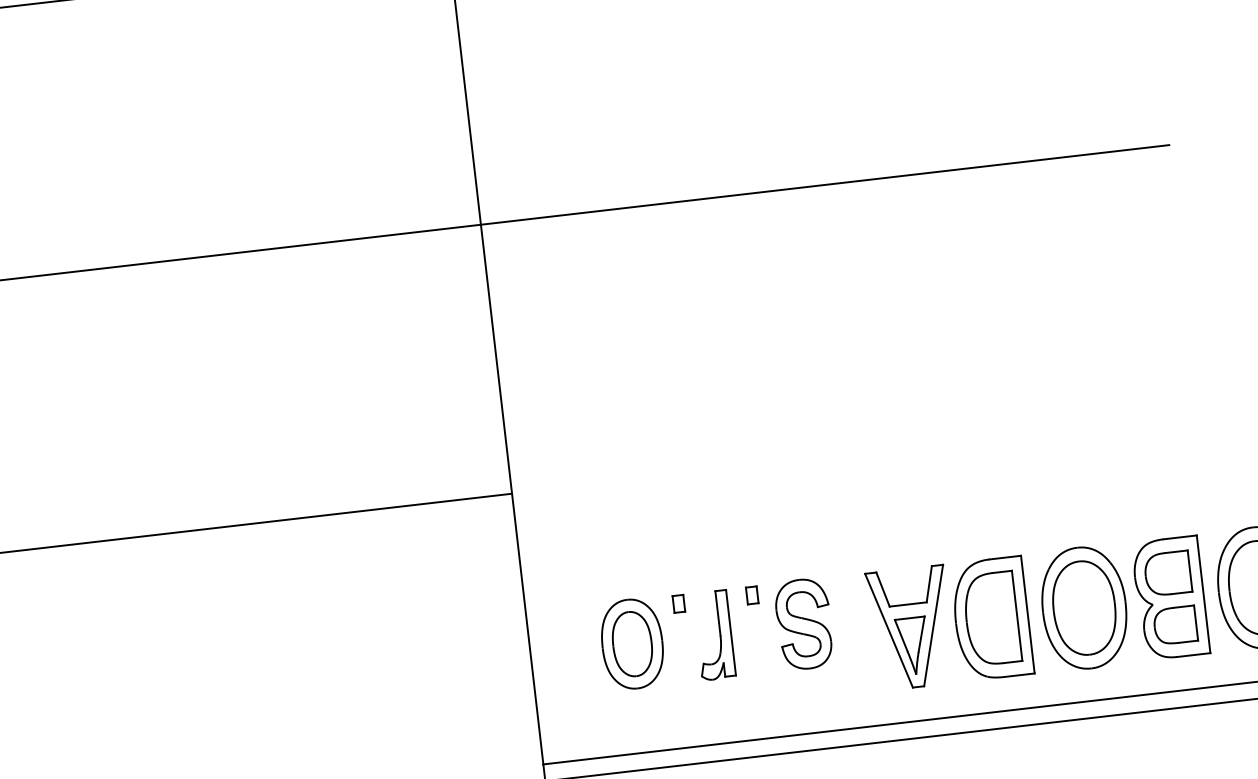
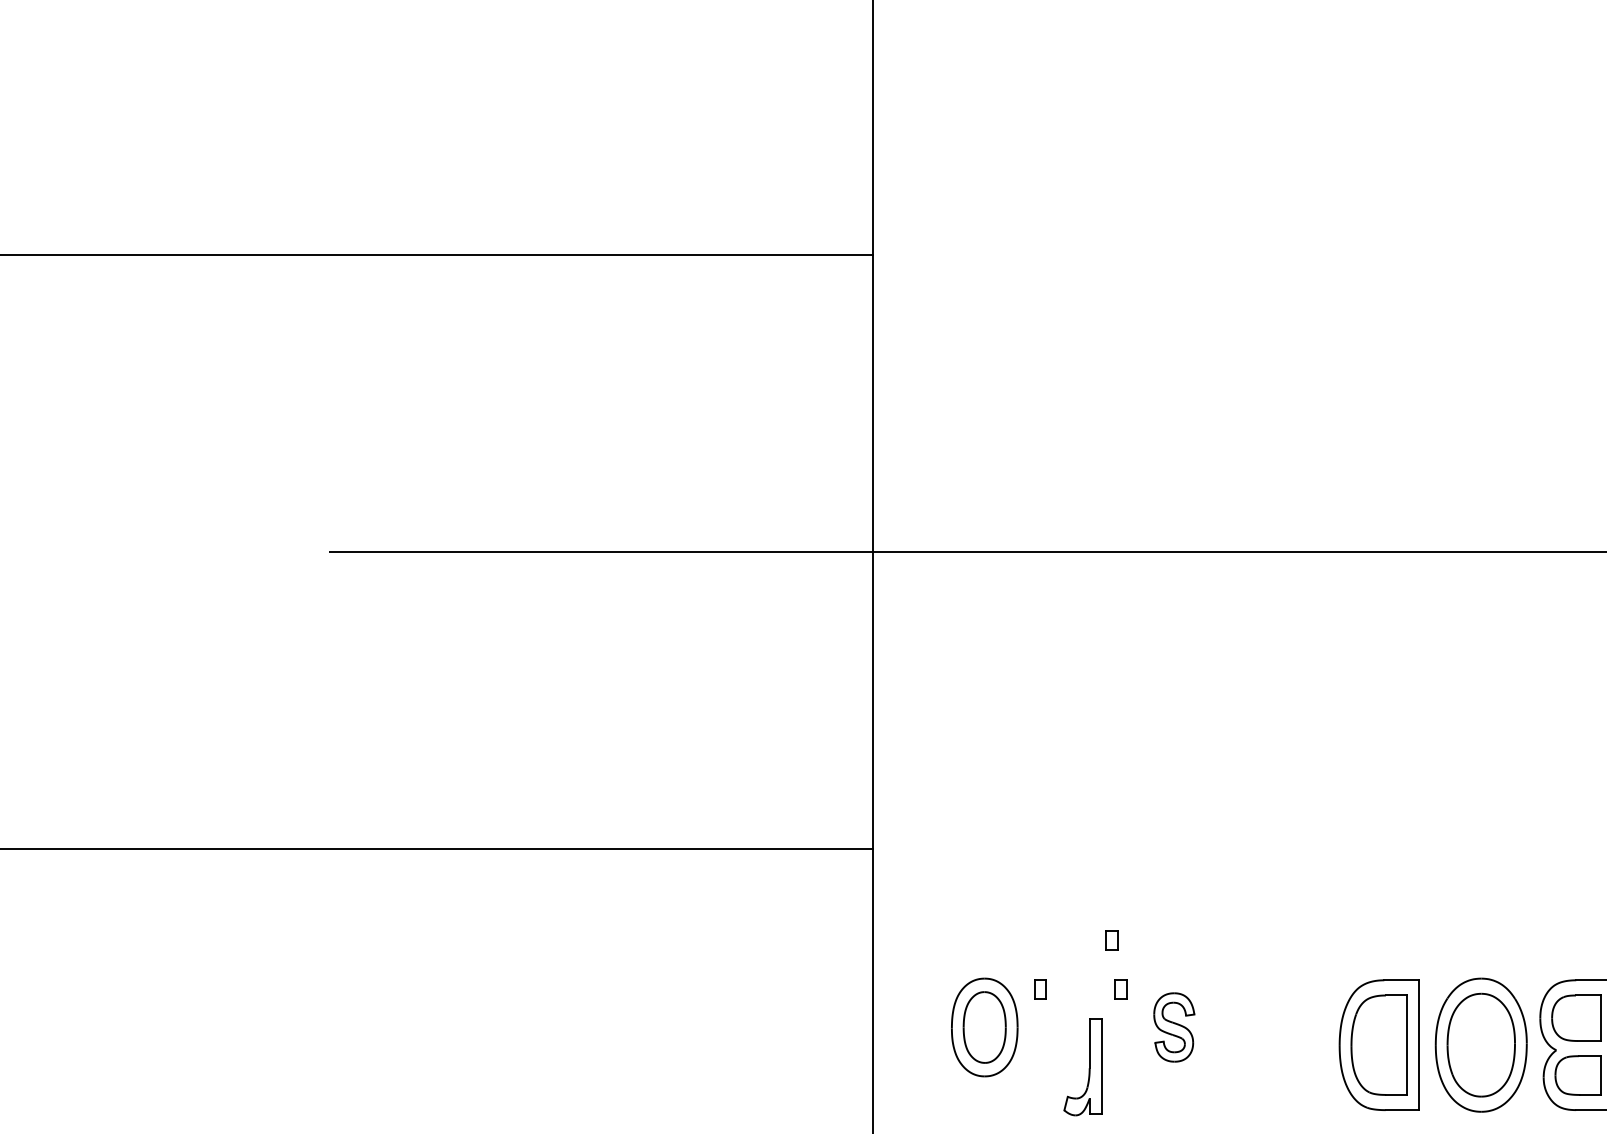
part: (738, 551) -> (1111, 940), added
part: (803, 624) -> (1173, 1027), size x0.7
part: (910, 628) -> (1289, 1045), removed
part: (719, 635) -> (1088, 1068), moved

